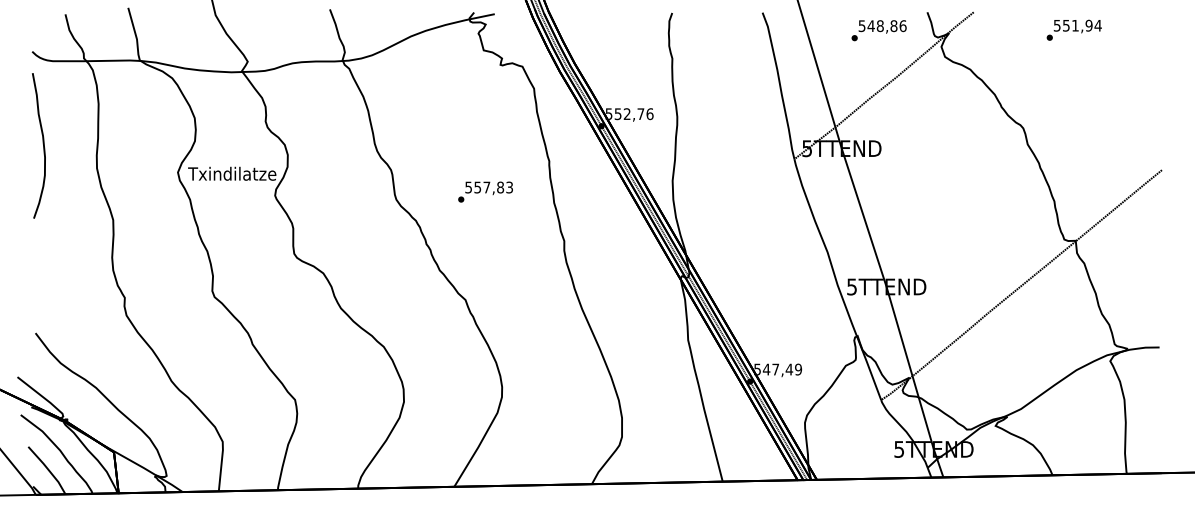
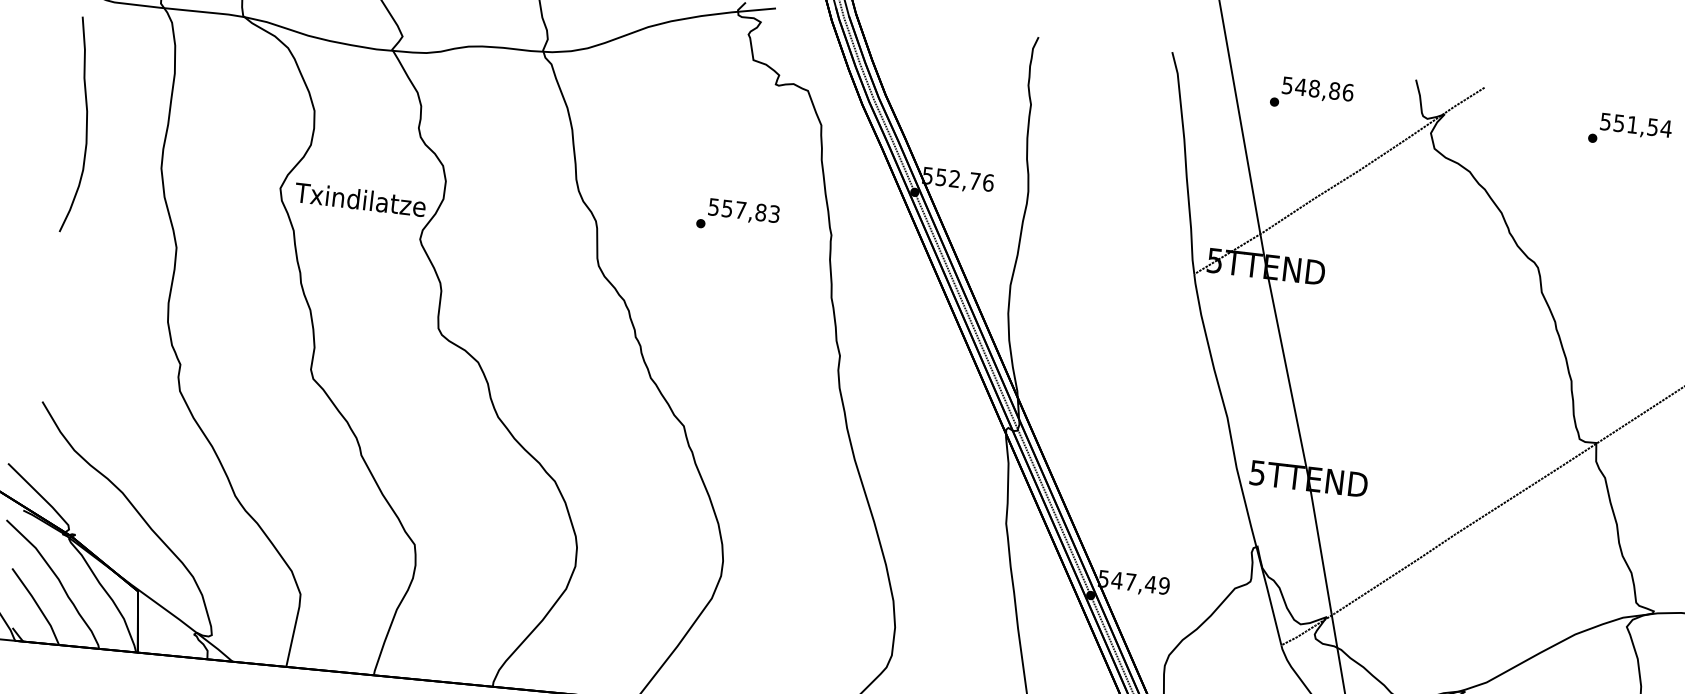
text: (1088, 25) -> (1652, 126), 551,94 -> 551,54
text: (878, 30) -> (1311, 94), moved
text: (485, 191) -> (738, 215), moved

